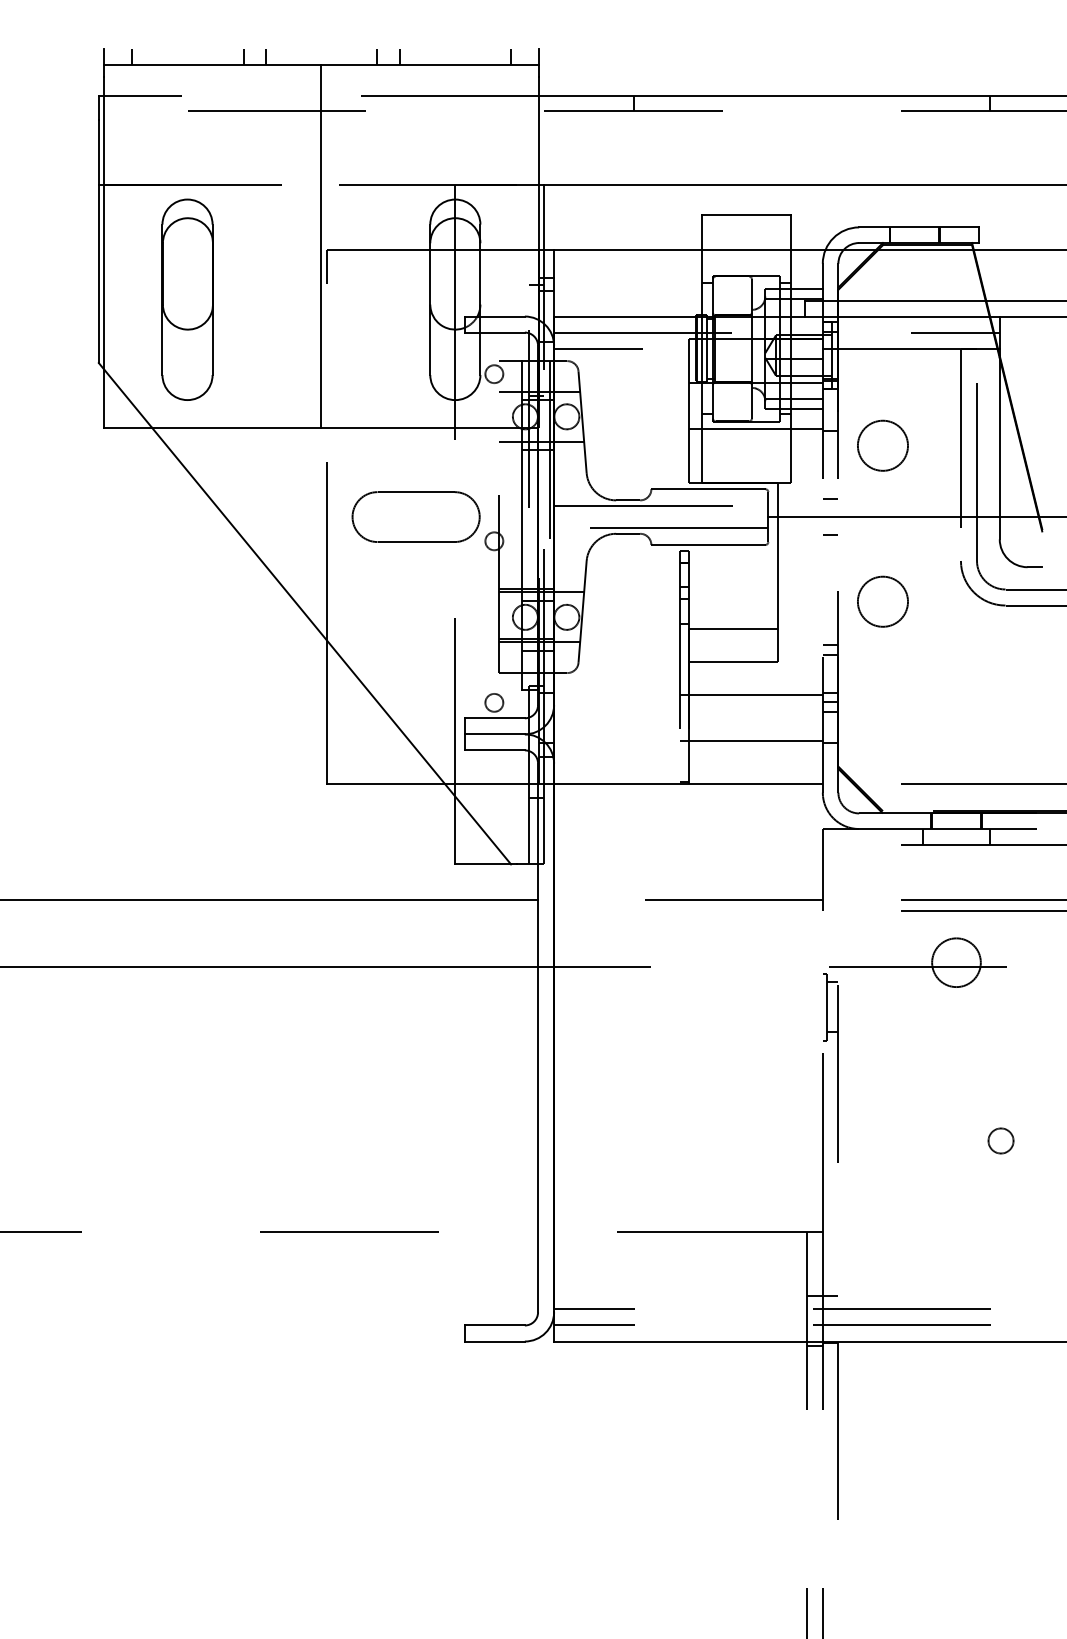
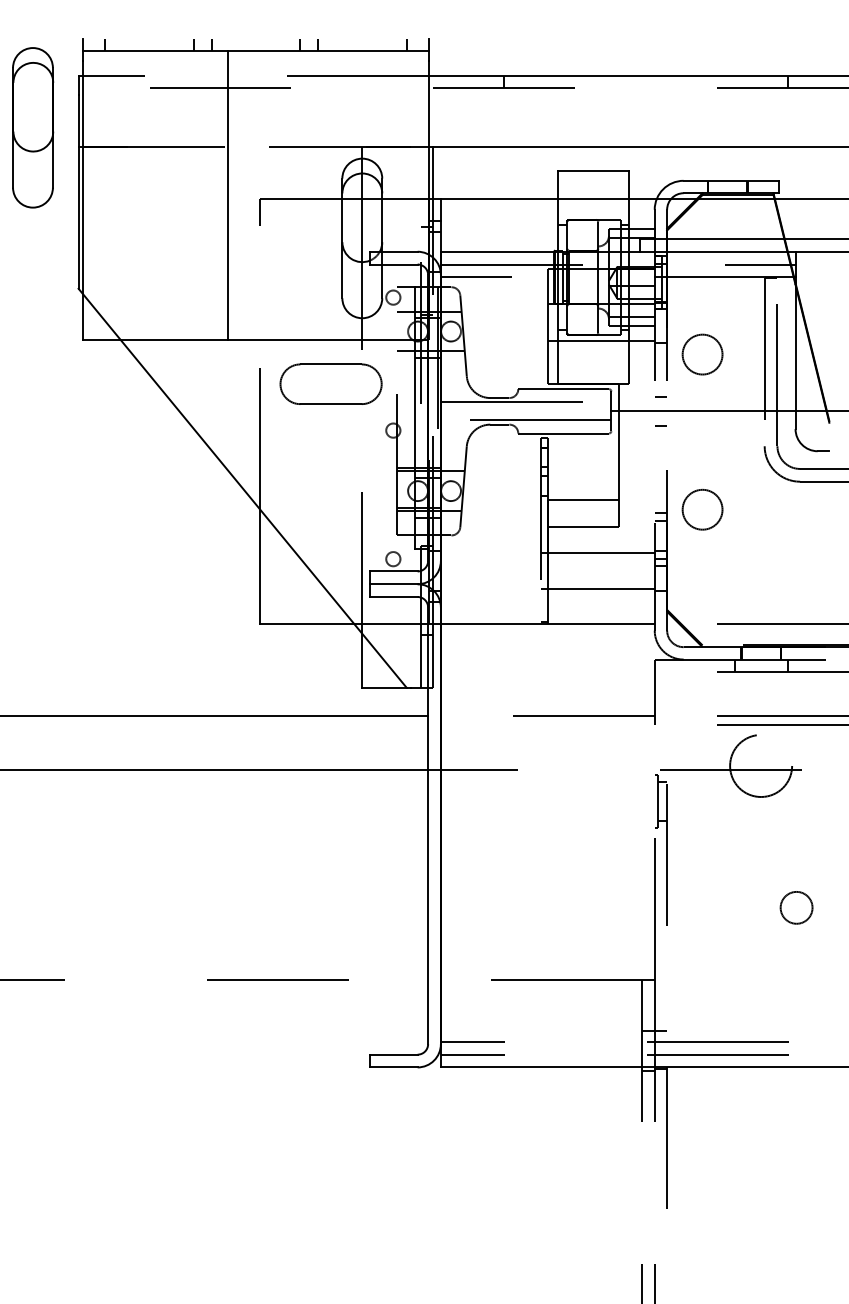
line: (321, 245) -> (227, 195), moved
part: (187, 299) -> (32, 127), moved
part: (415, 516) -> (330, 383), moved
circle: (882, 601) -> (702, 509), moved
circle: (956, 962) -> (761, 765), size x1.6
circle: (1000, 1140) -> (796, 907), size x1.6

